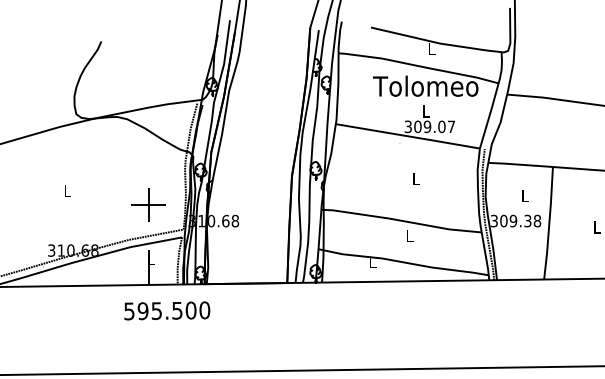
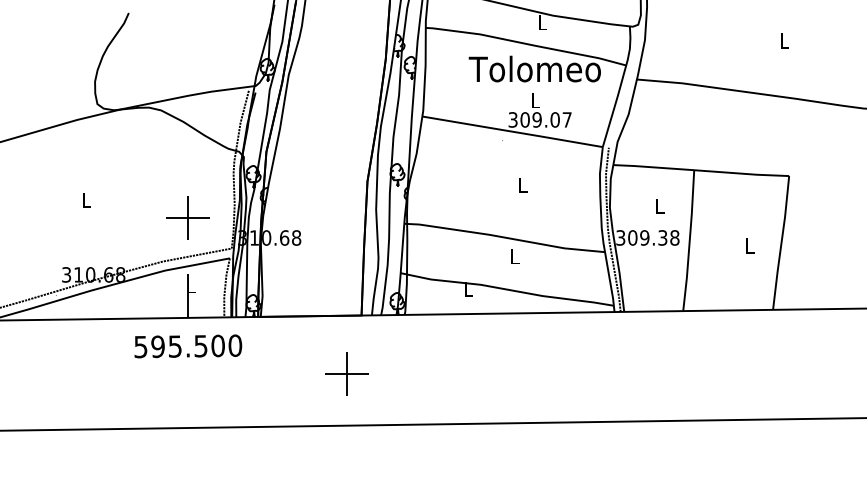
text: (167, 310) -> (188, 346), moved
part: (275, 329) -> (346, 373), added

